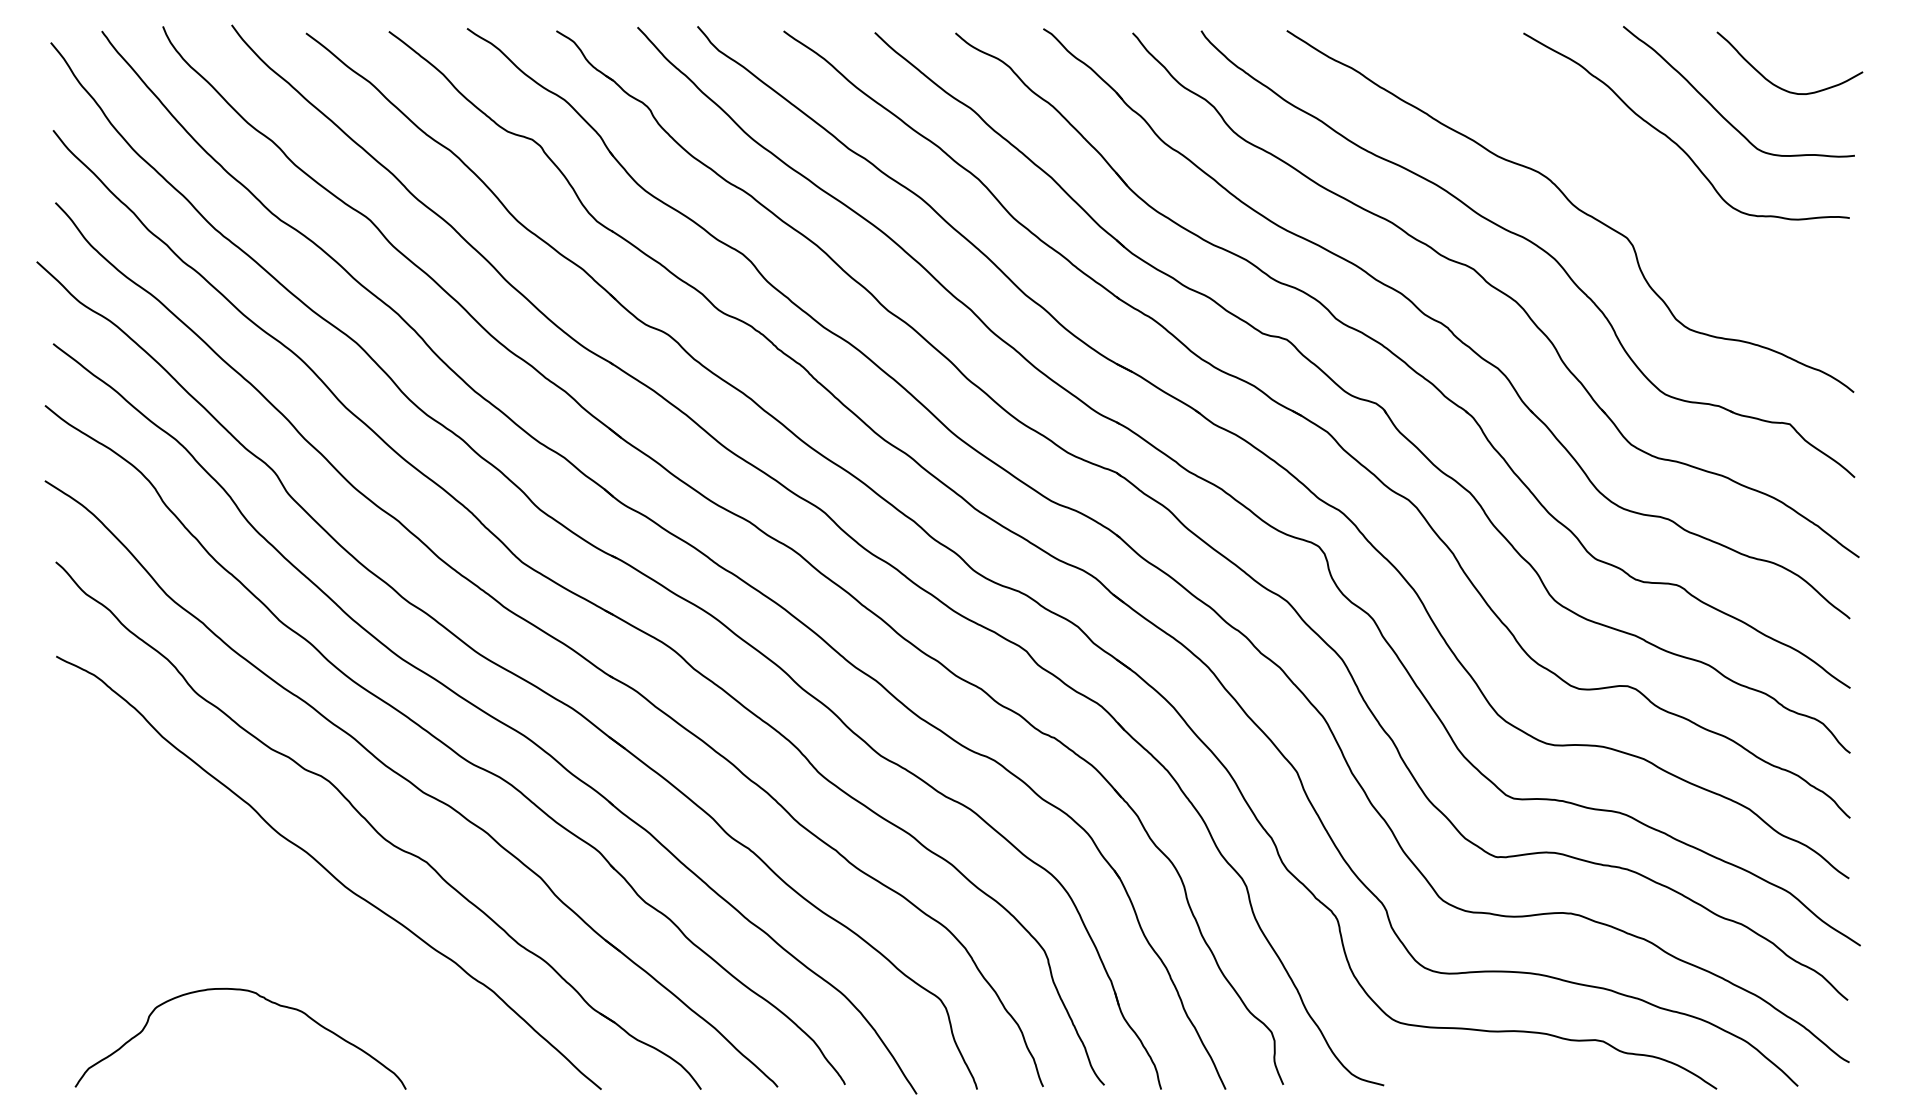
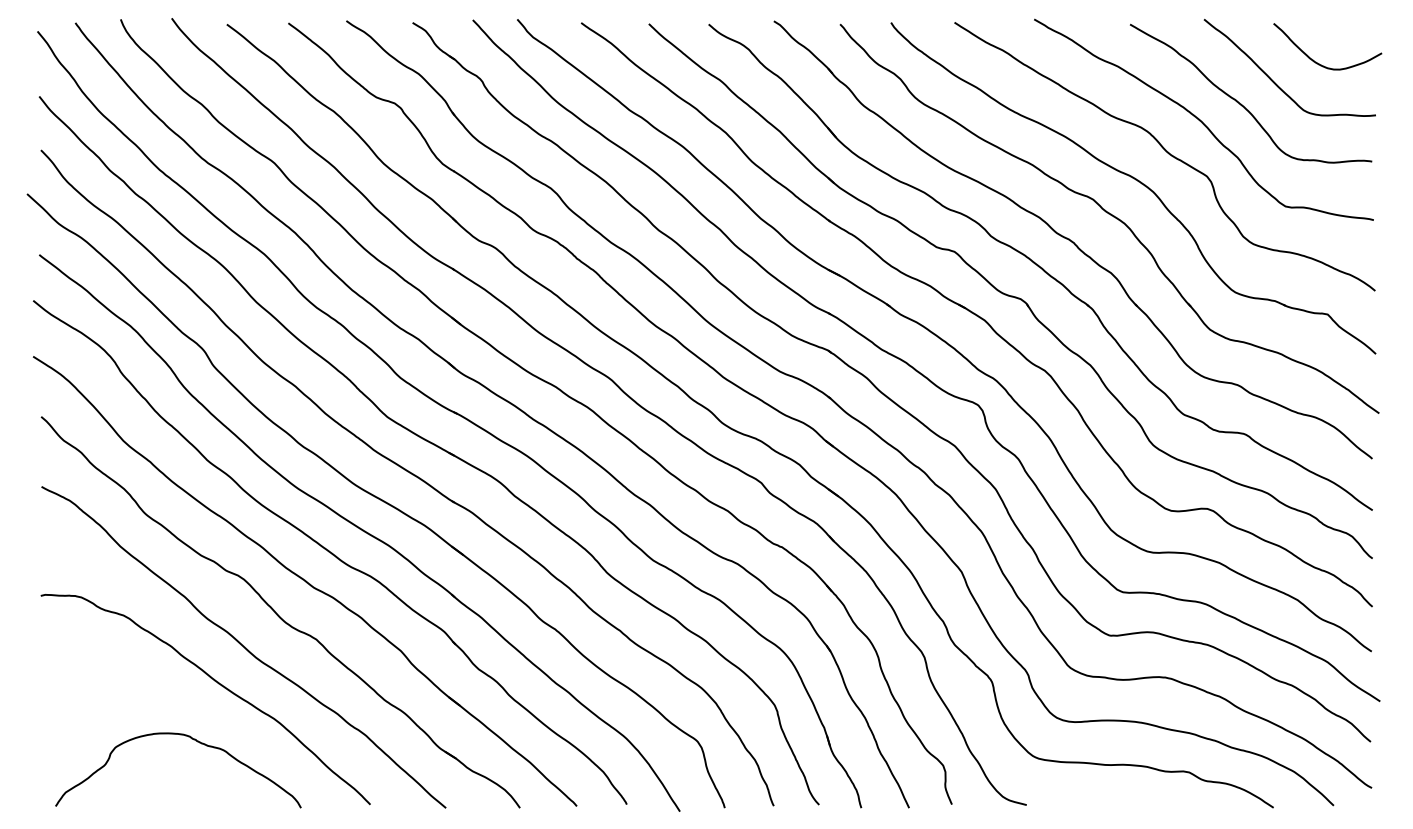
curve: (1620, 163) -> (1202, 121), added
curve: (293, 921) -> (217, 683), added

